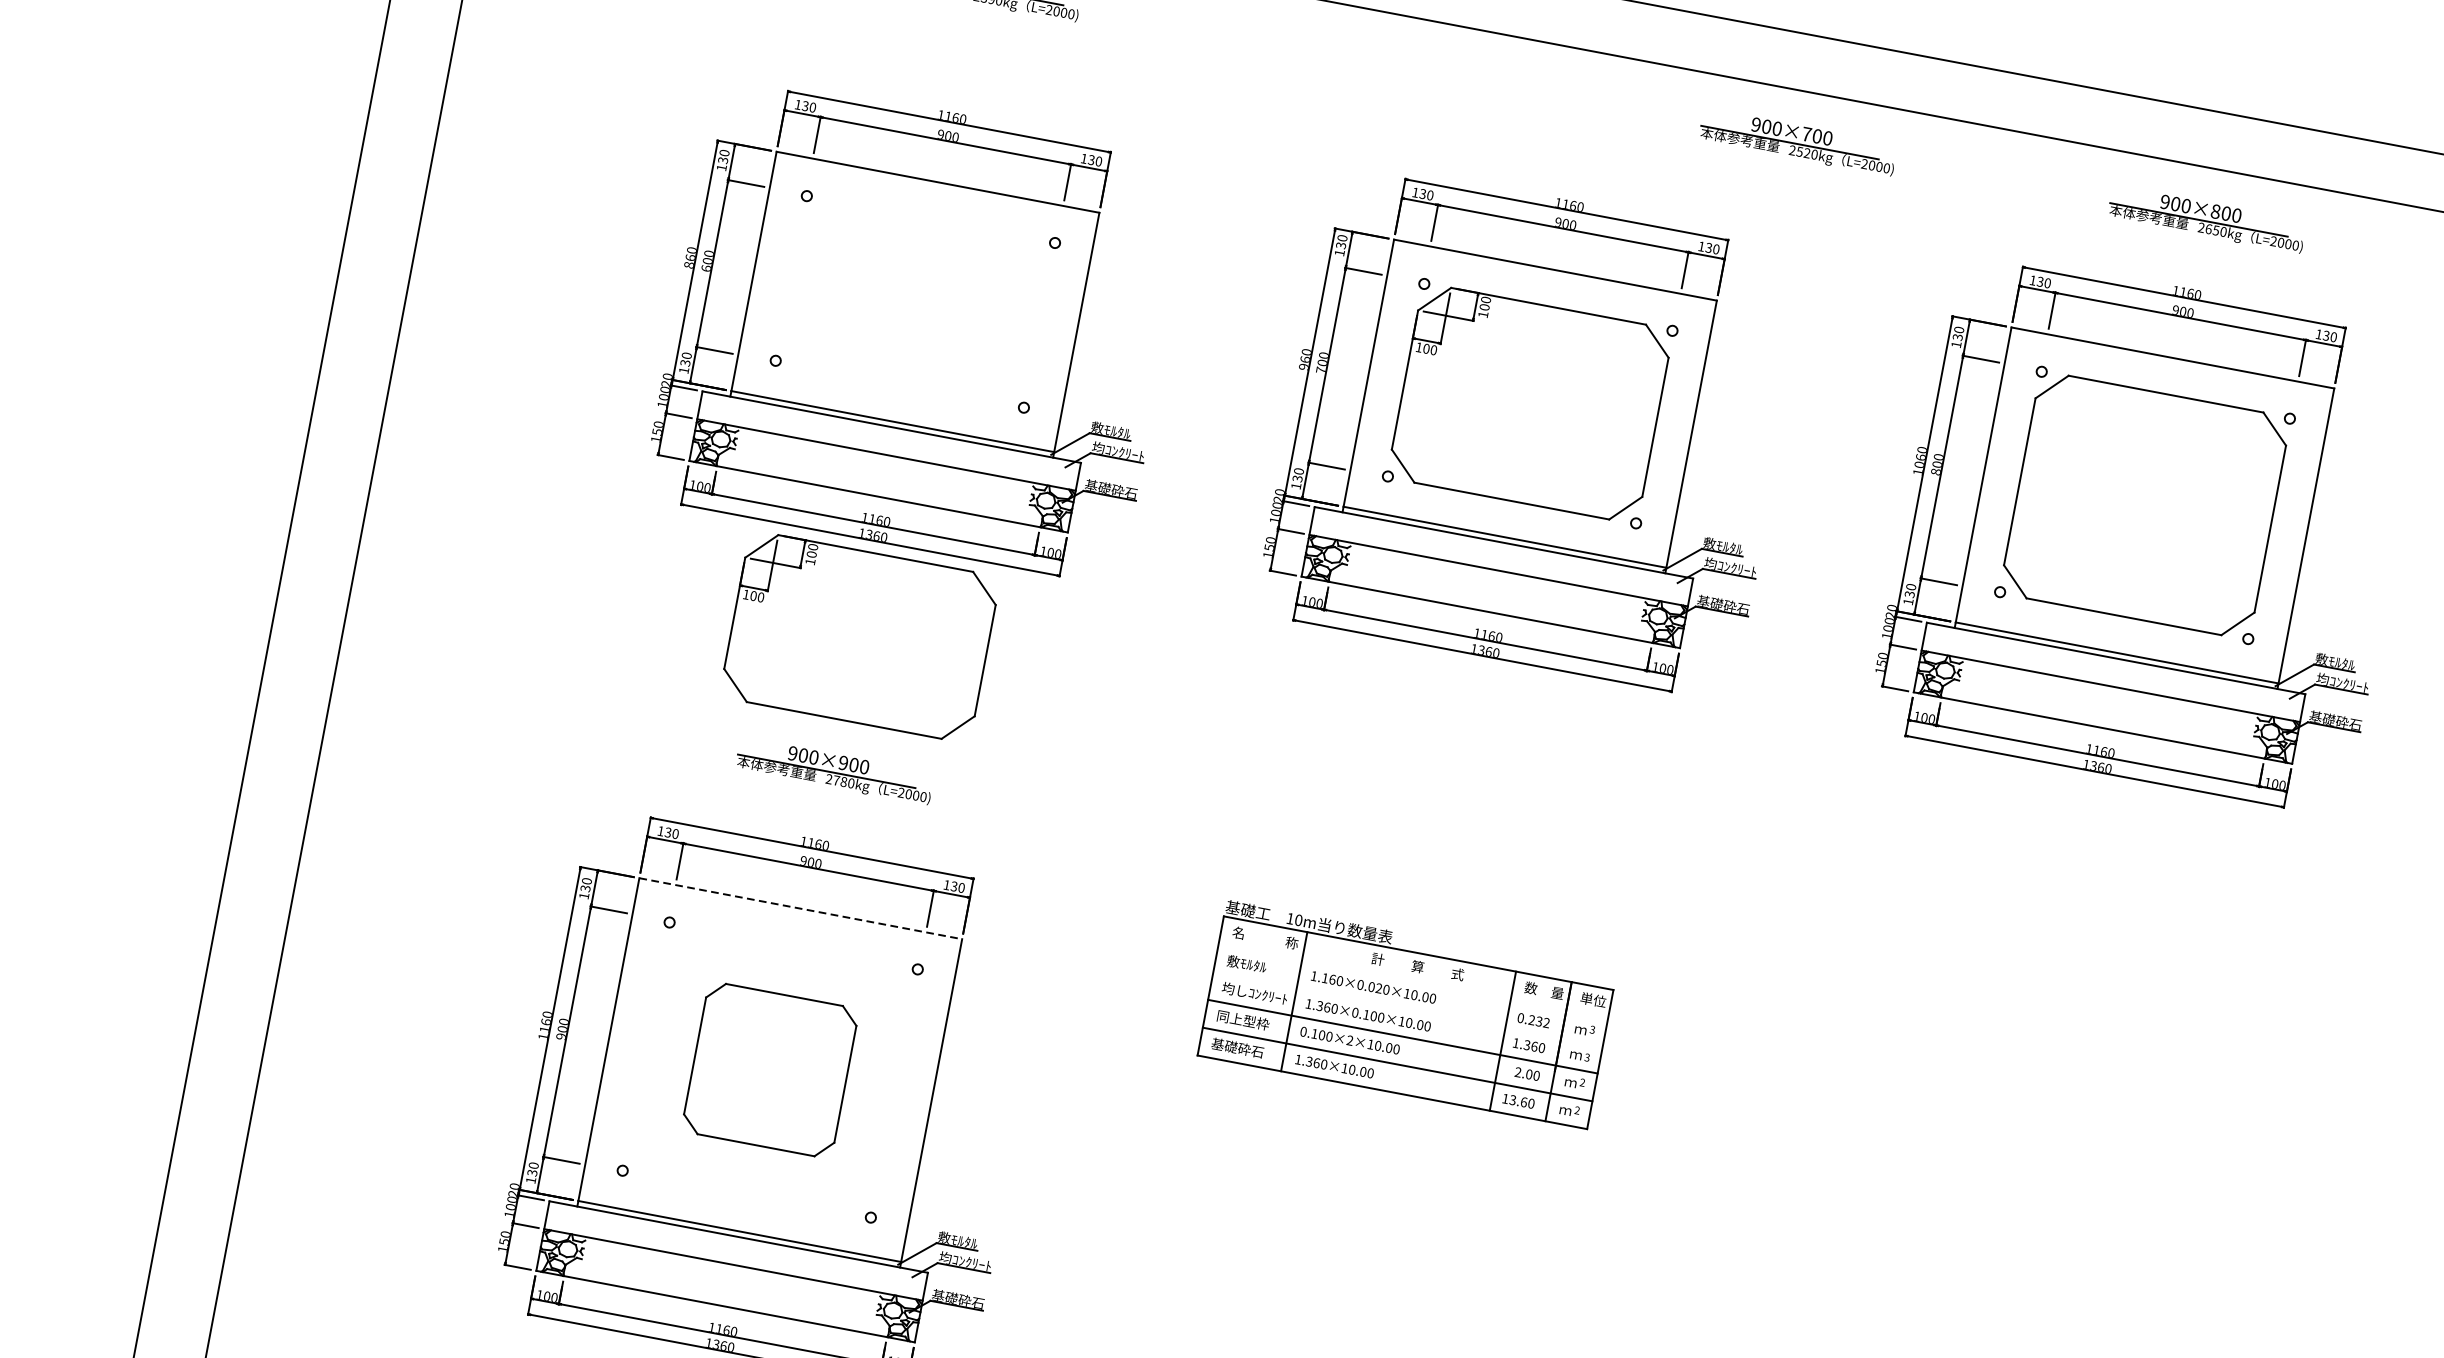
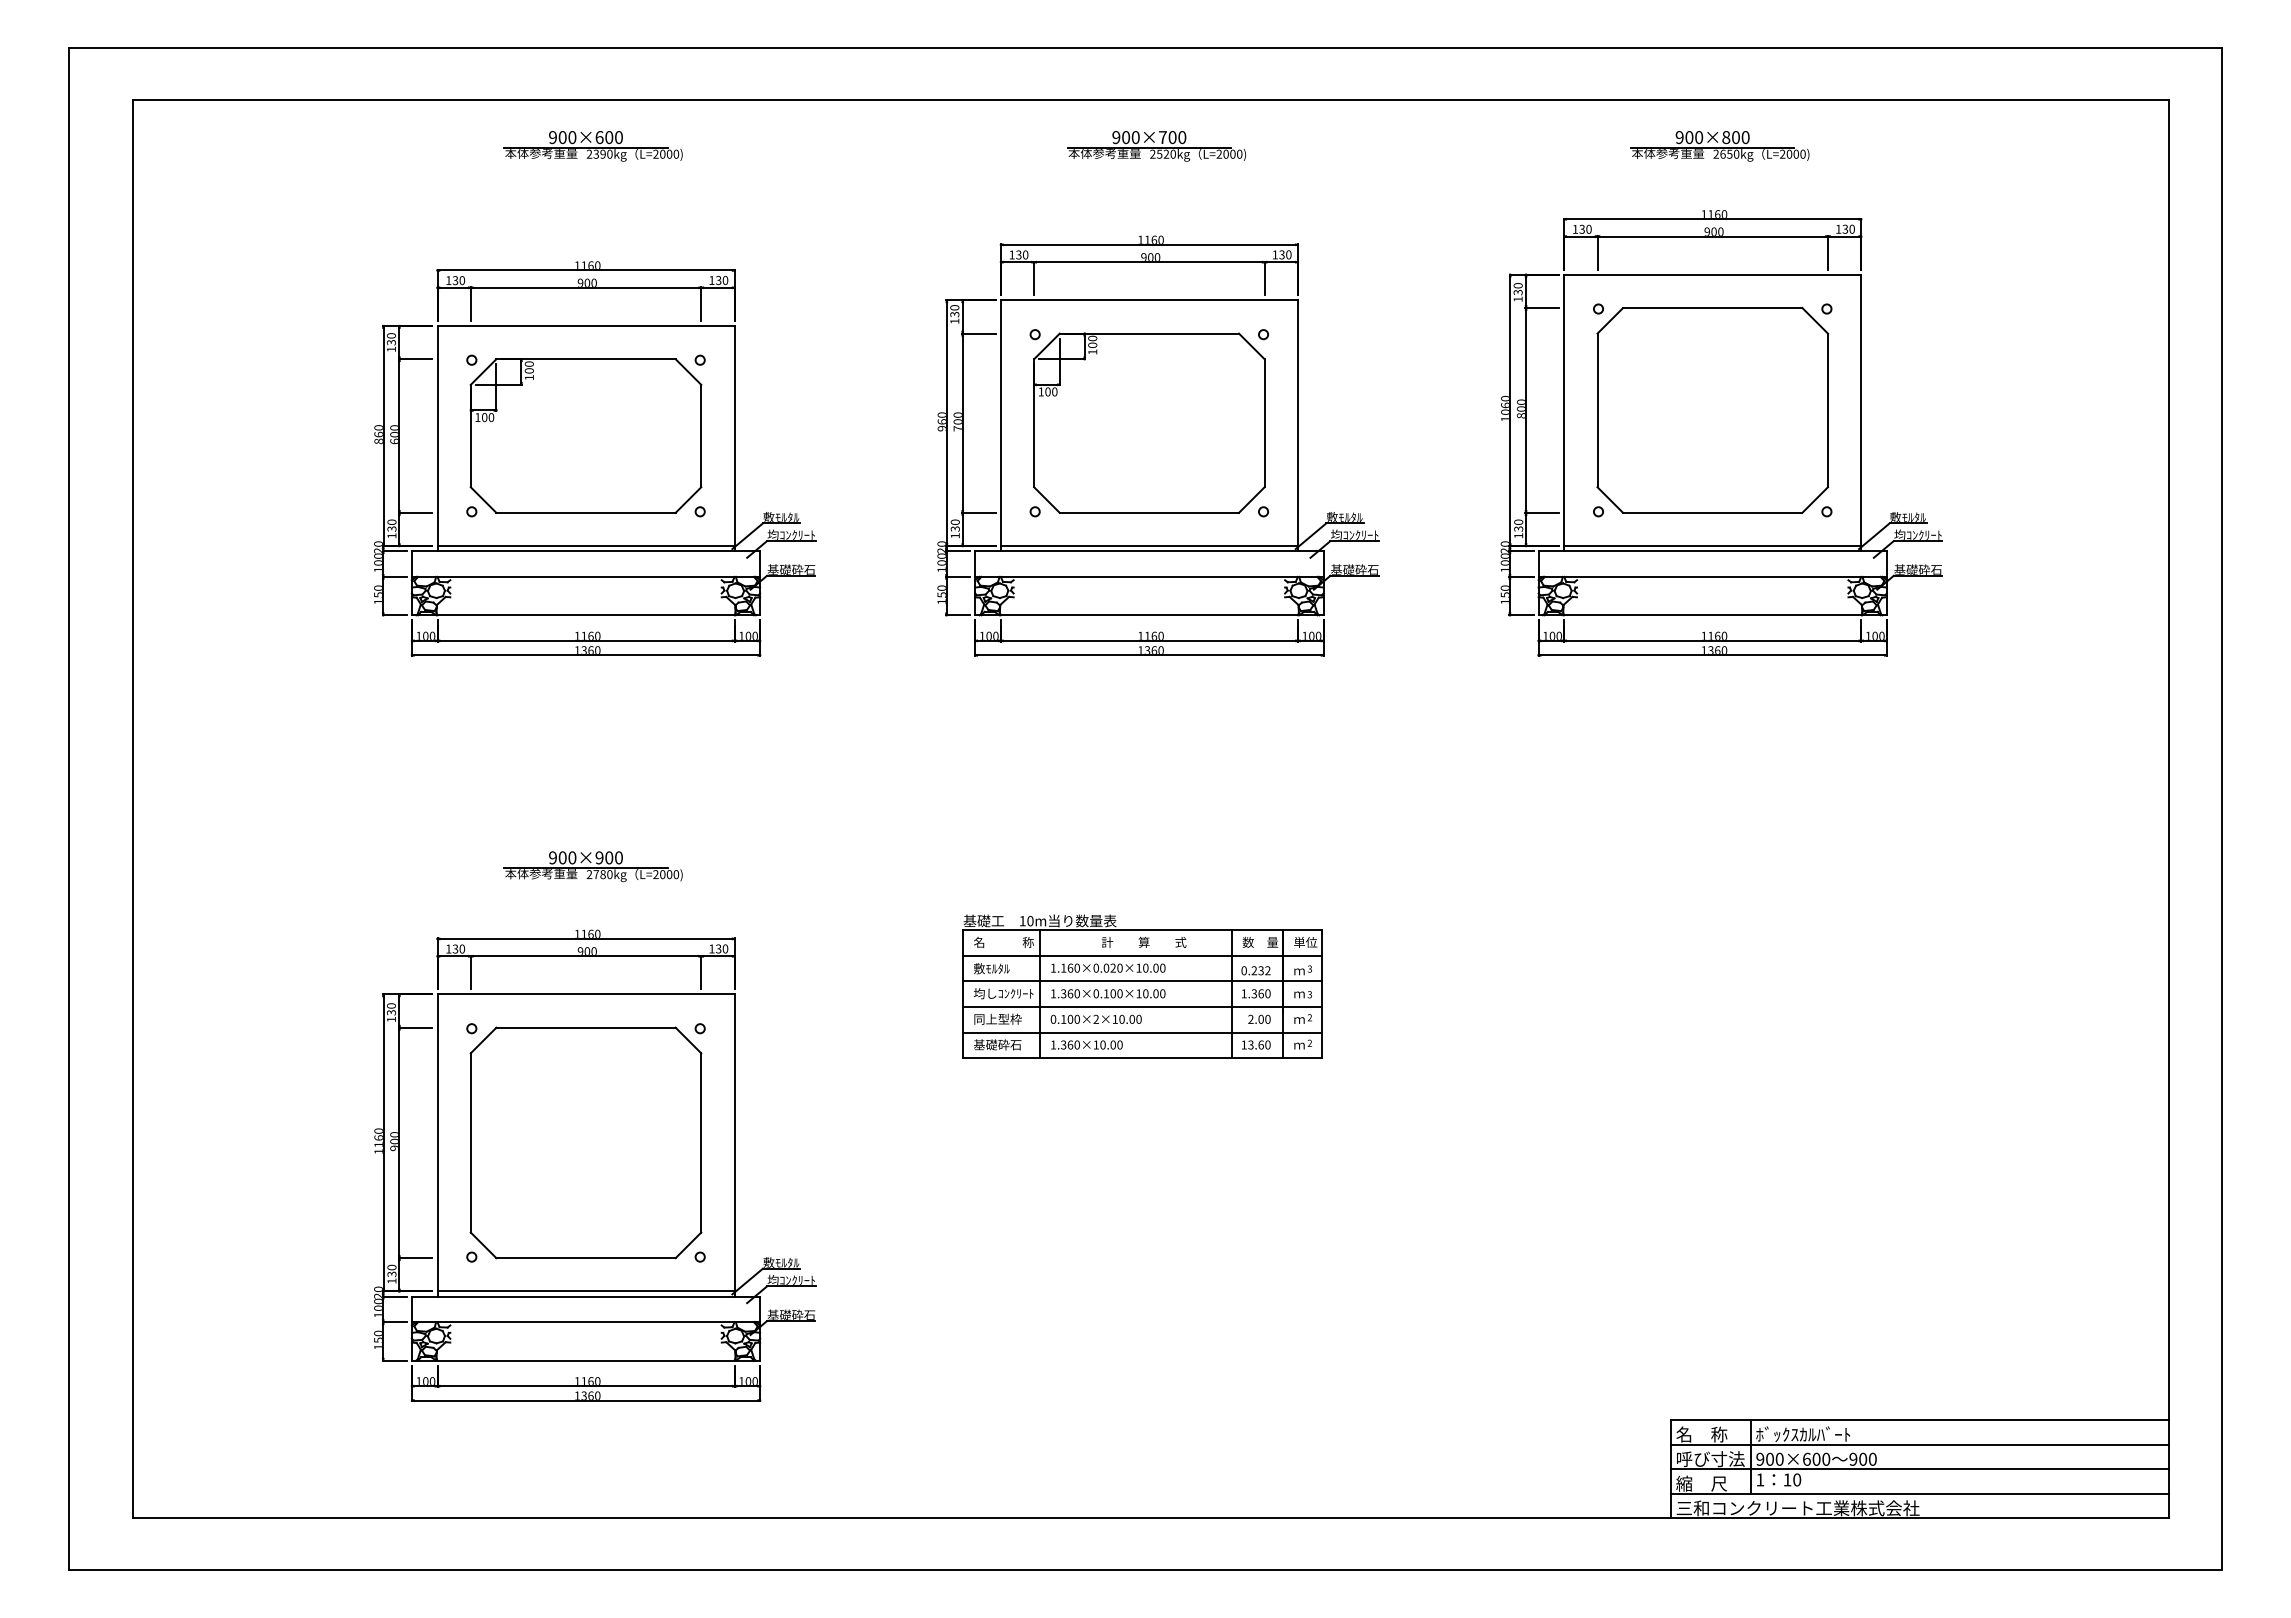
part: (1797, 142) -> (1156, 146), moved
part: (859, 636) -> (585, 435), moved
line: (801, 908) -> (586, 994), dashed -> solid
line: (1413, 980) -> (1142, 955), added
line: (1408, 1008) -> (1142, 981), added
part: (769, 1069) -> (585, 1142), size x1.67

